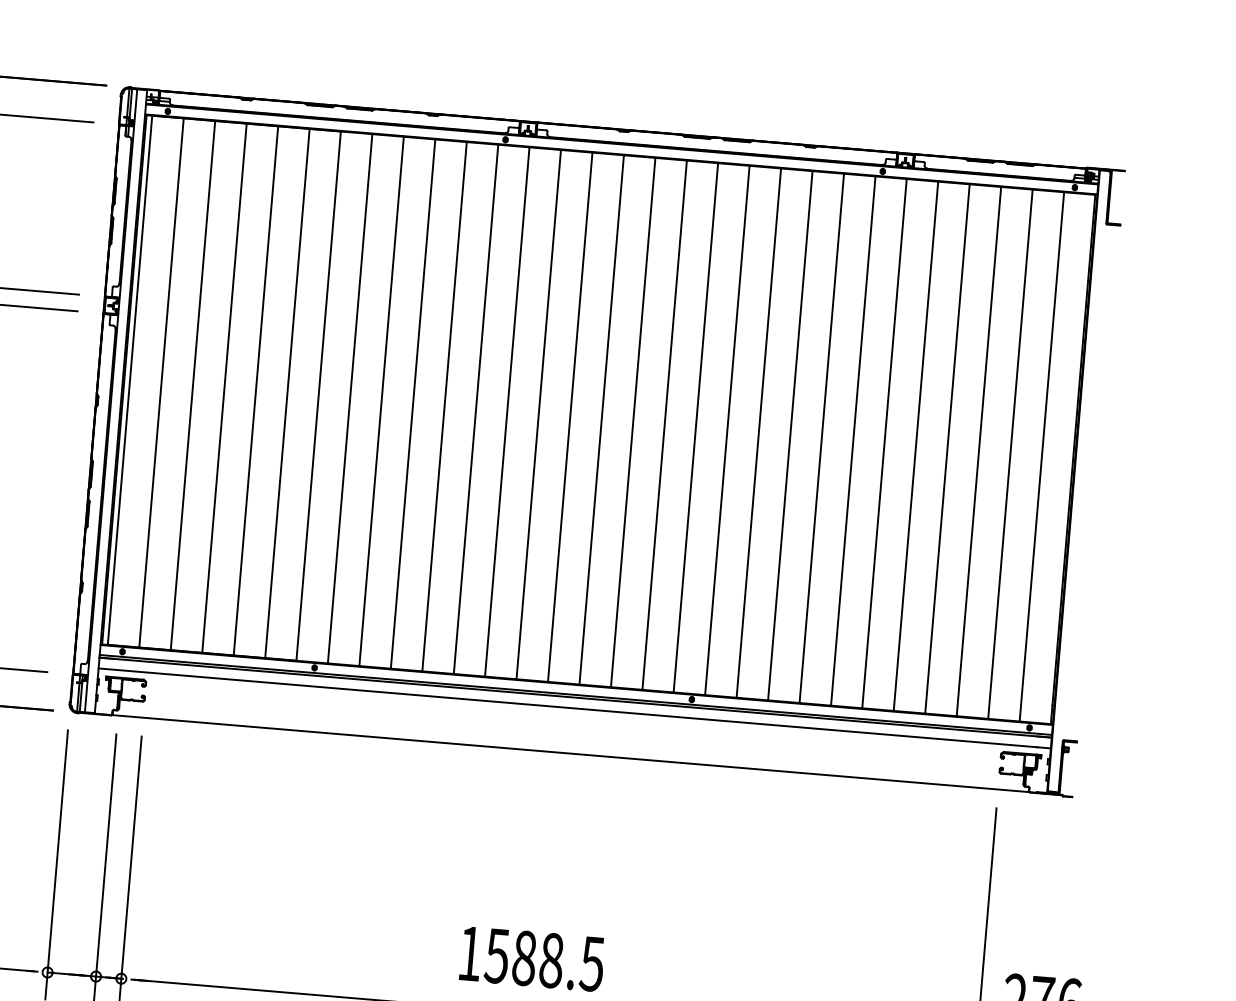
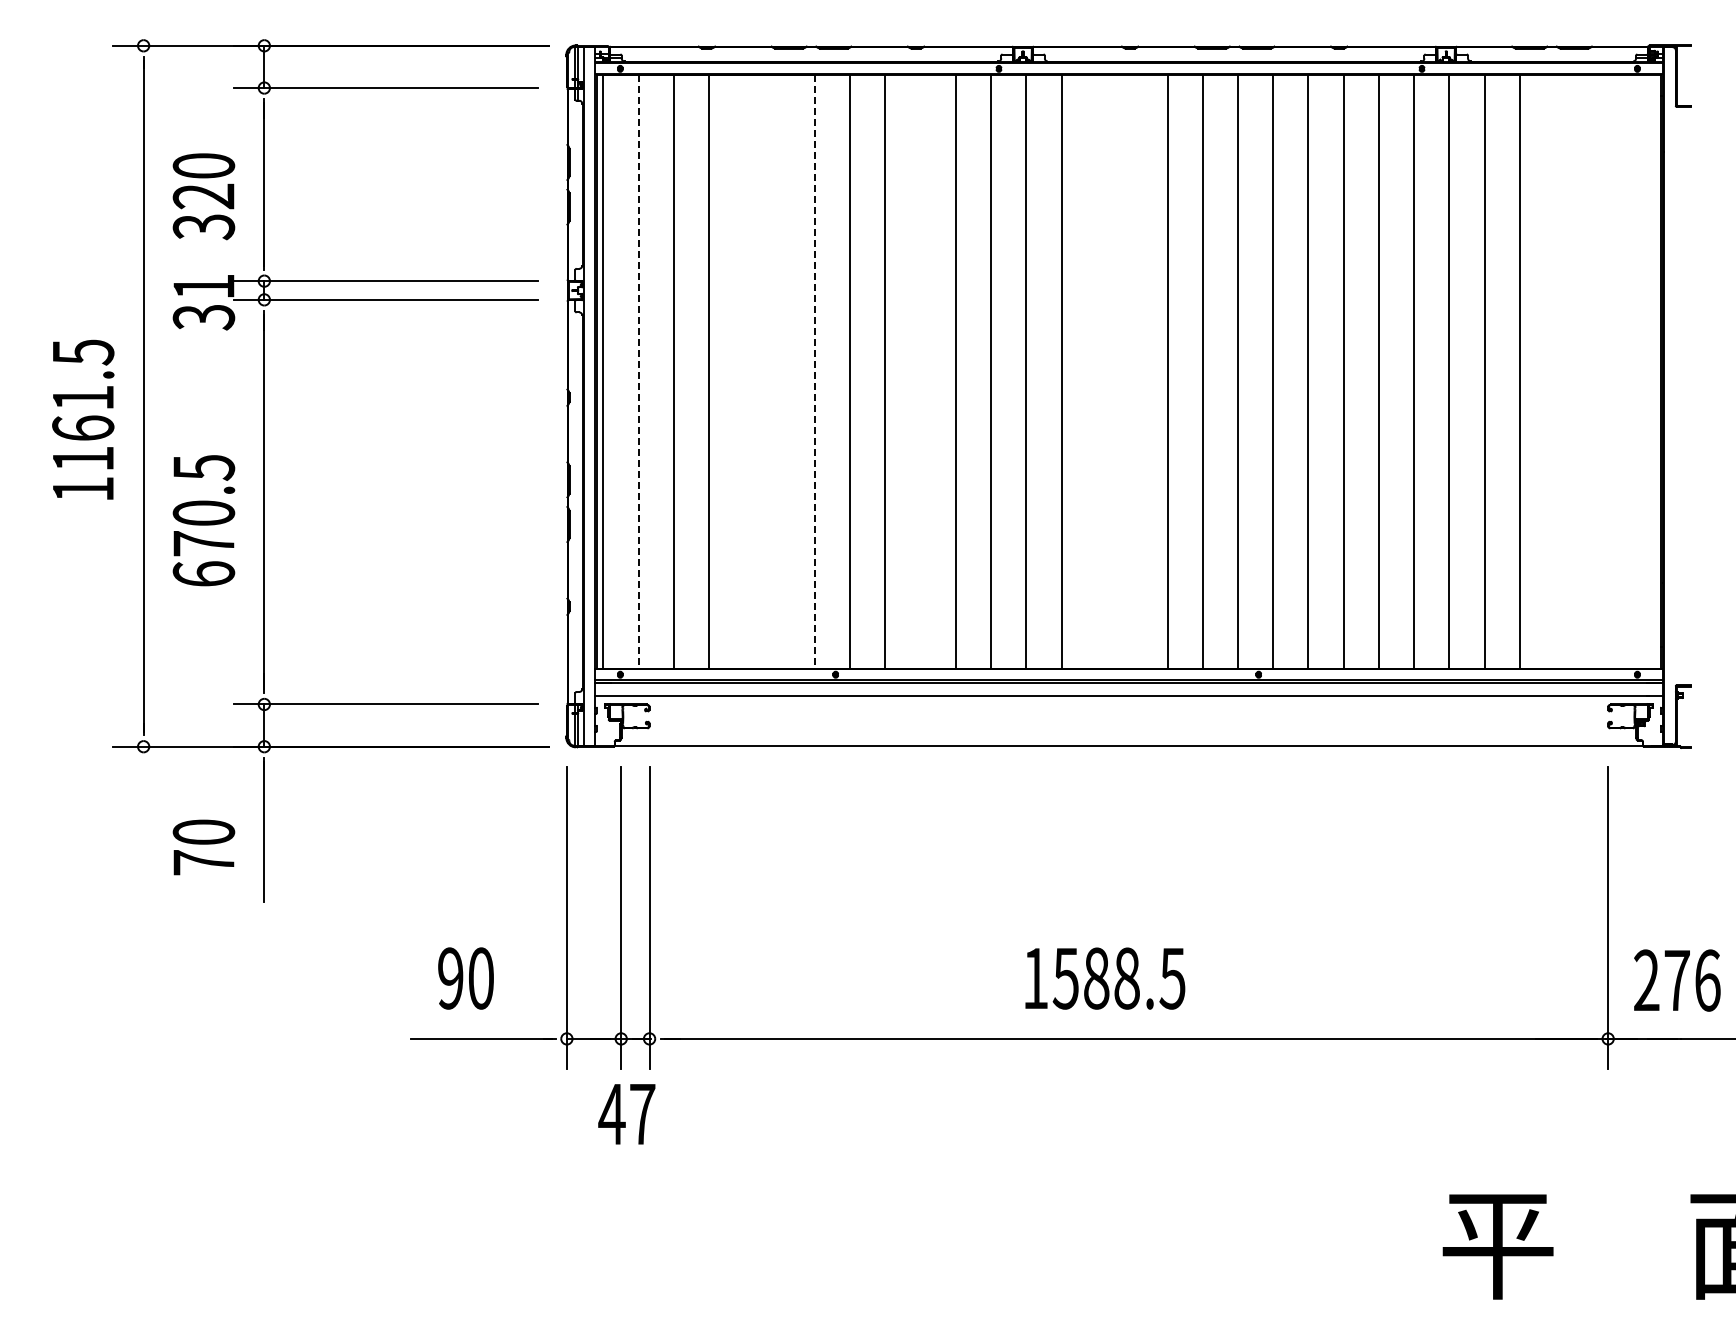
line: (161, 382) -> (638, 371), solid -> dashed
line: (255, 390) -> (744, 371), removed
line: (287, 393) -> (779, 371), removed
line: (318, 395) -> (814, 371), solid -> dashed
line: (412, 403) -> (920, 371), removed
line: (569, 416) -> (1096, 371), removed
line: (601, 419) -> (1132, 371), removed
line: (979, 451) -> (1555, 371), removed
line: (1010, 453) -> (1590, 371), removed
line: (1041, 456) -> (1625, 371), removed

